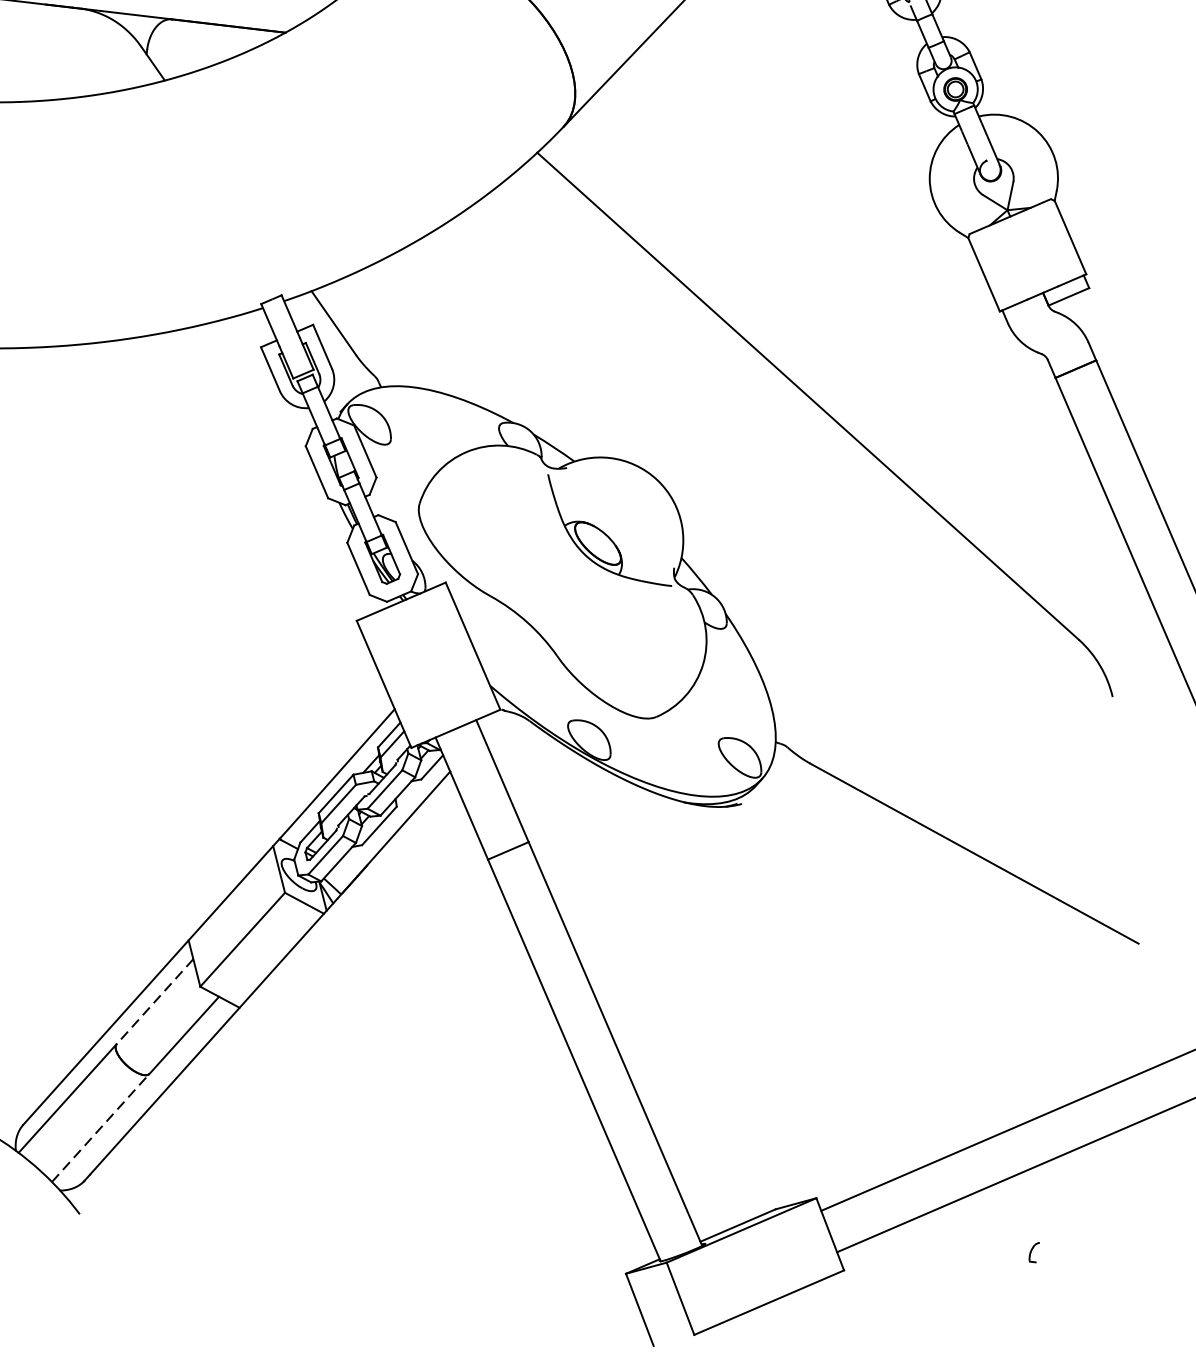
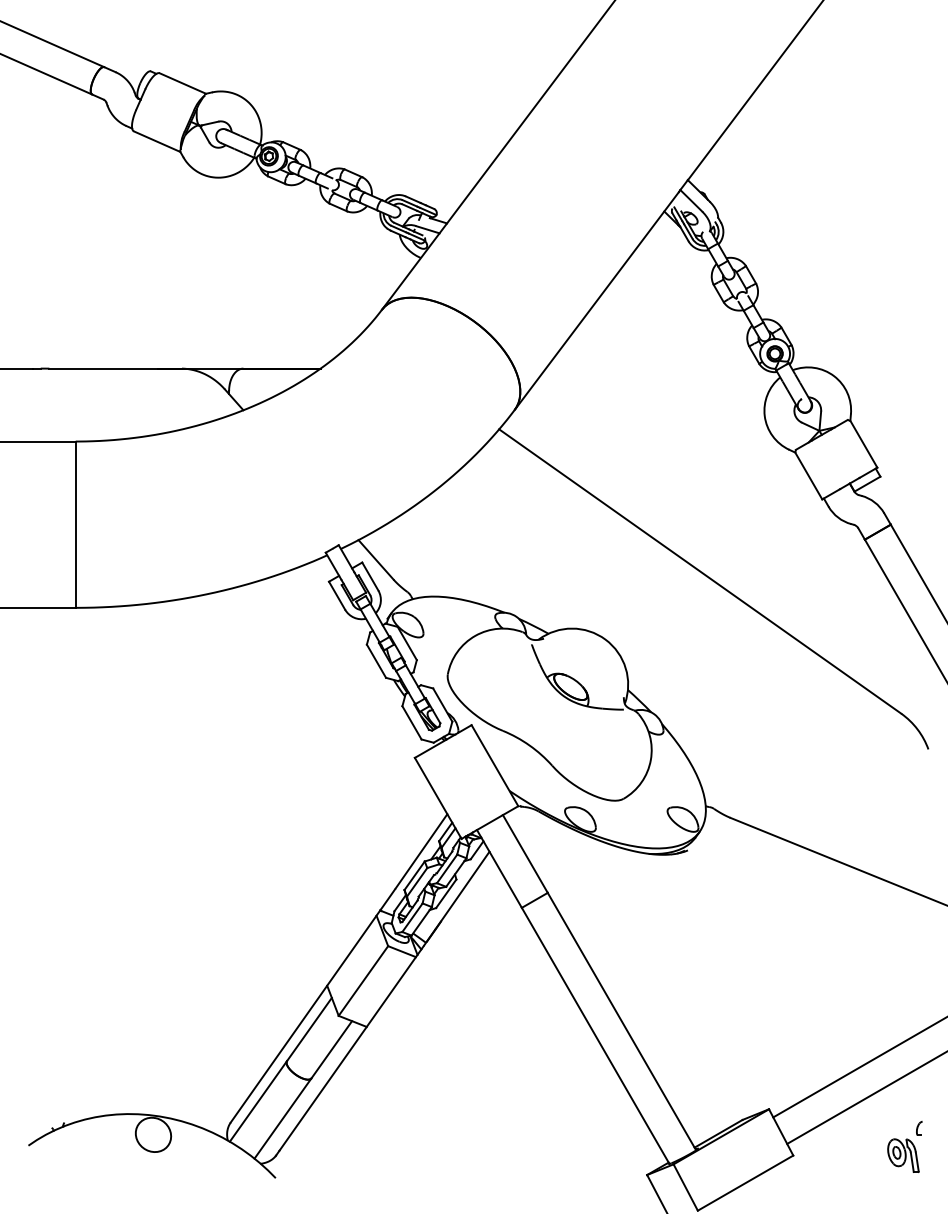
line: (155, 1001) -> (309, 1029), dashed -> solid
line: (101, 1127) -> (283, 1118), dashed -> solid
part: (1005, 1289) -> (903, 1155), added

